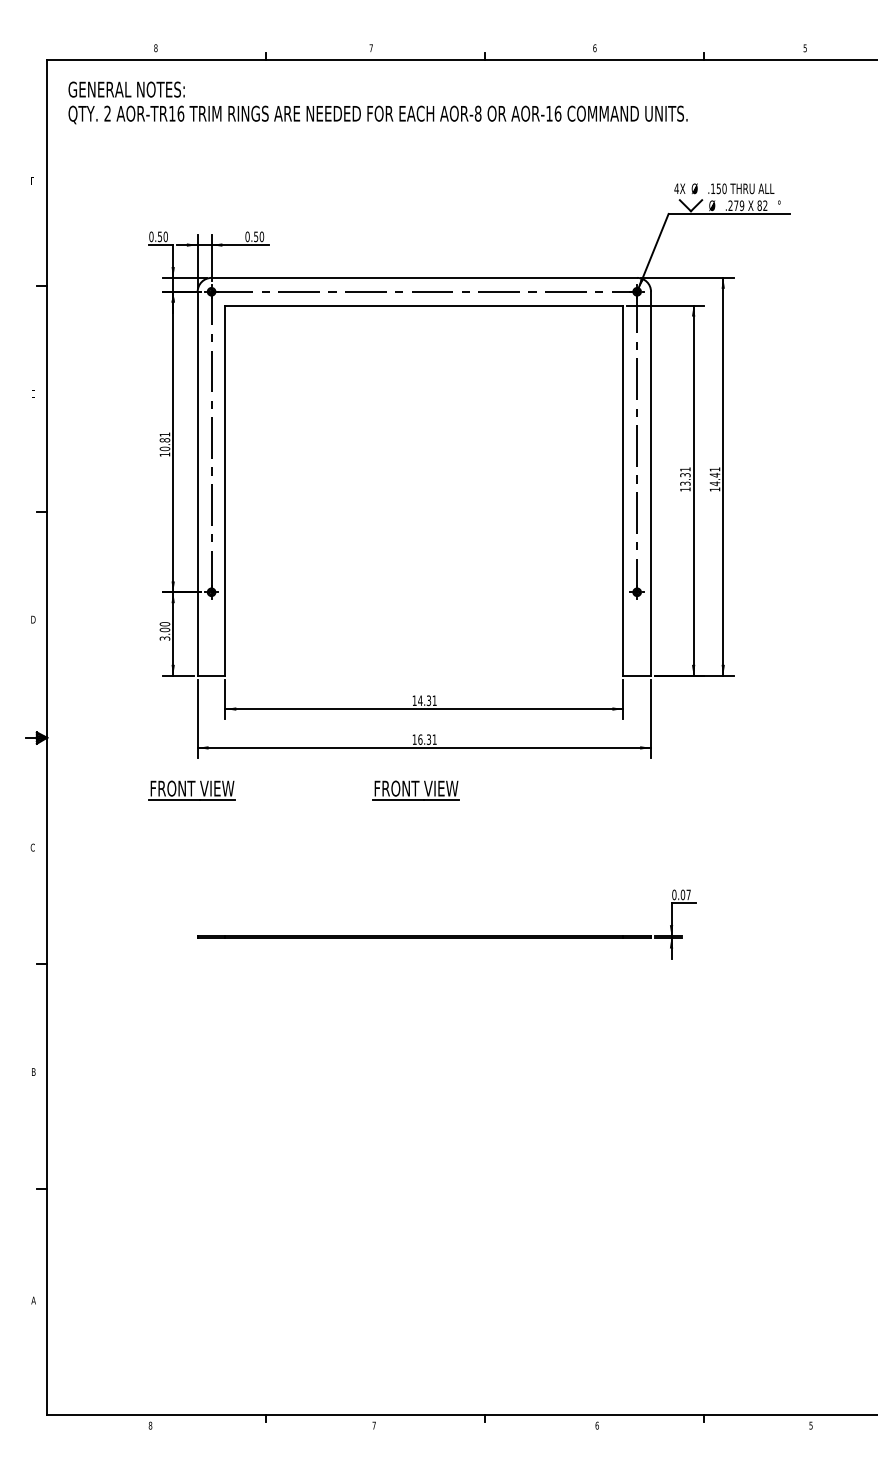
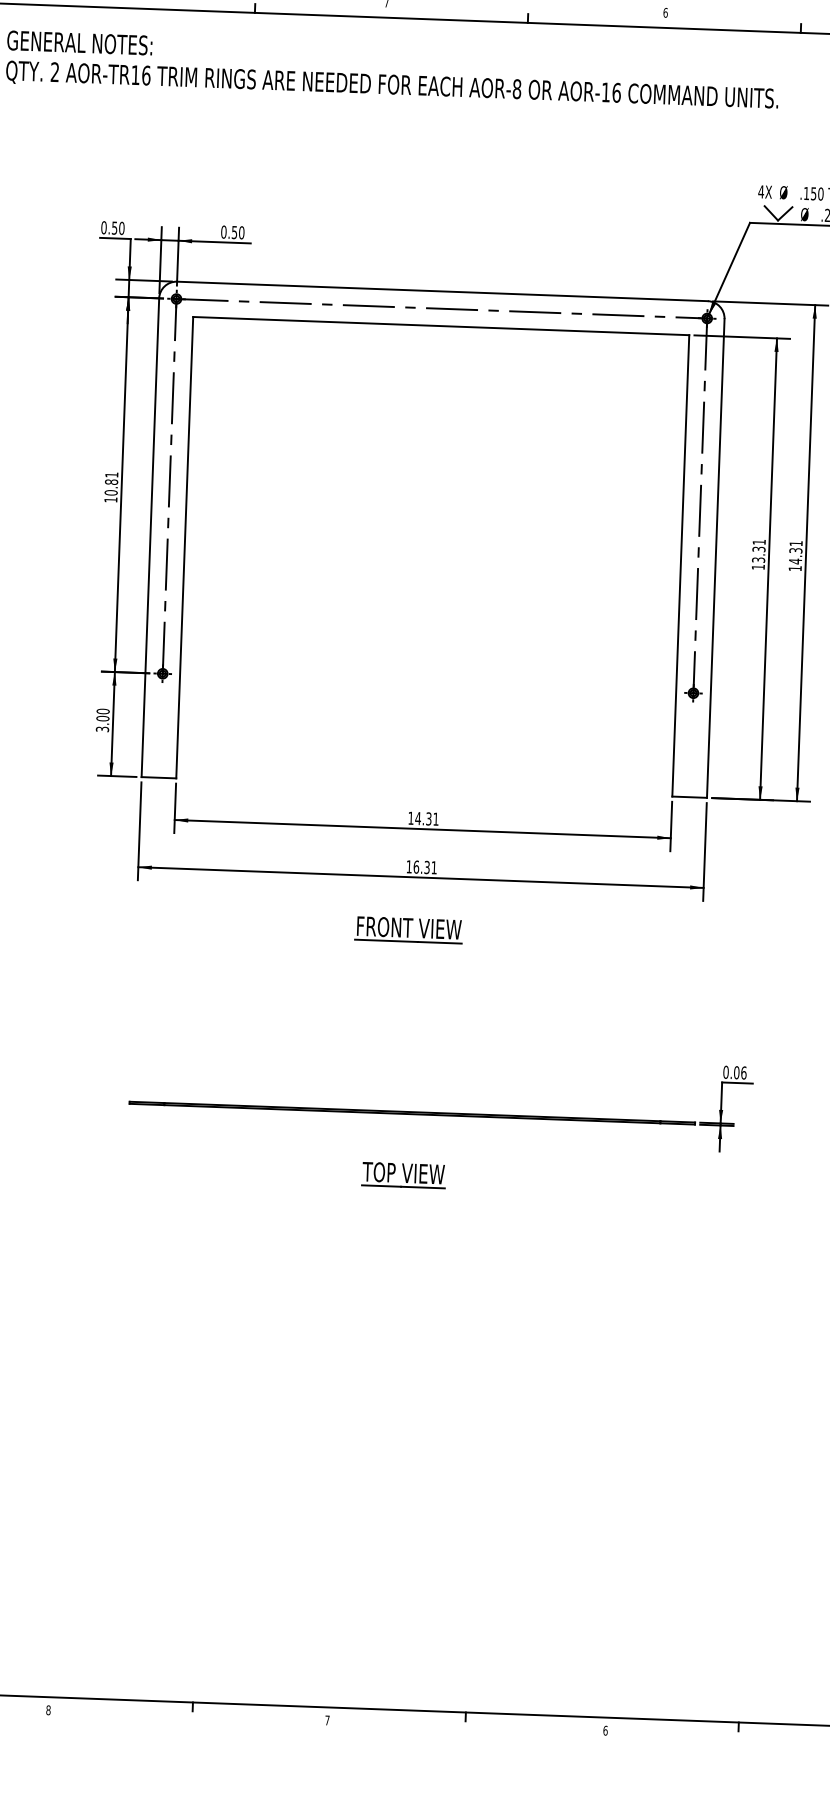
text: (714, 474) -> (795, 549), 14.41 -> 14.31
part: (191, 790) -> (128, 920), removed
text: (688, 894) -> (743, 1072), 0.07 -> 0.06
part: (419, 986) -> (404, 1174), added

